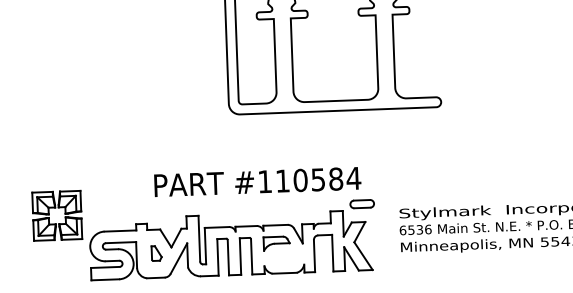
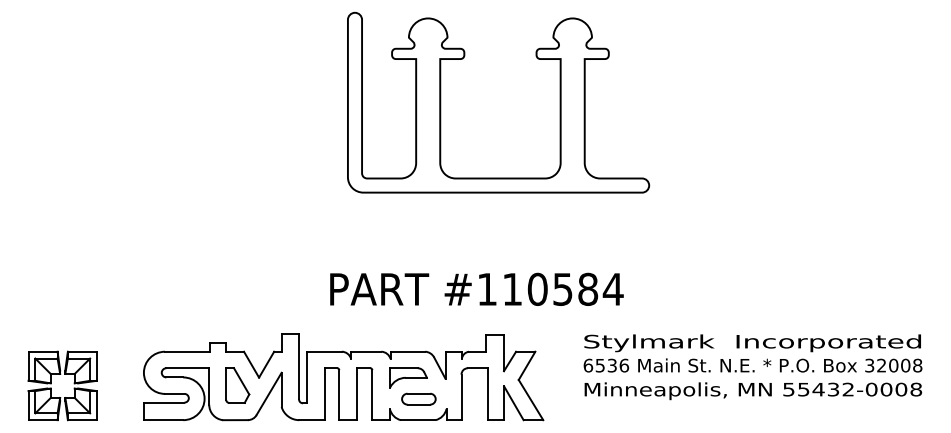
text: (257, 181) -> (476, 288), moved
part: (361, 203) -> (418, 398), moved
part: (56, 207) -> (61, 374), moved
part: (156, 253) -> (237, 385), size x1.67

